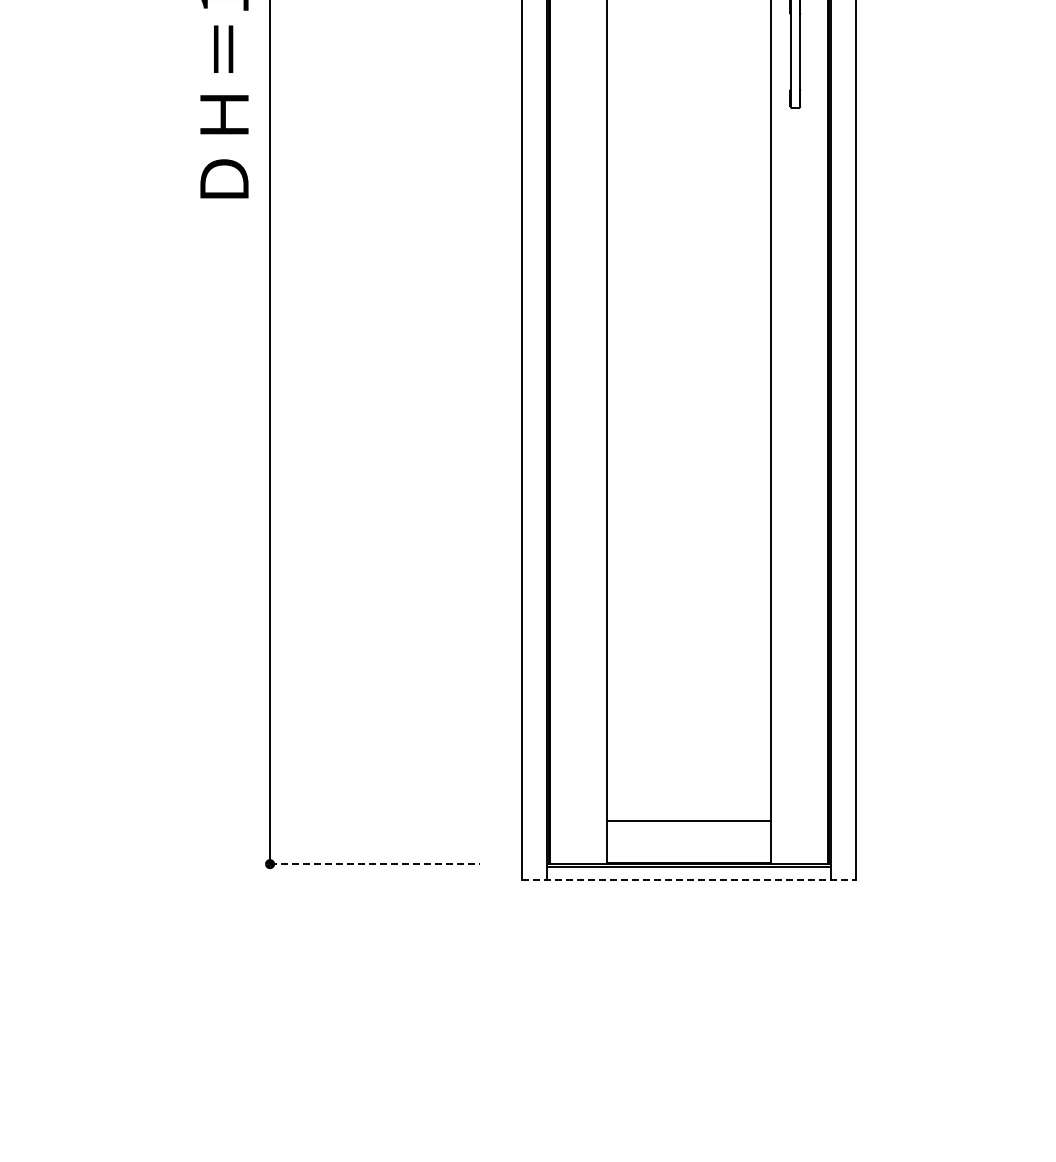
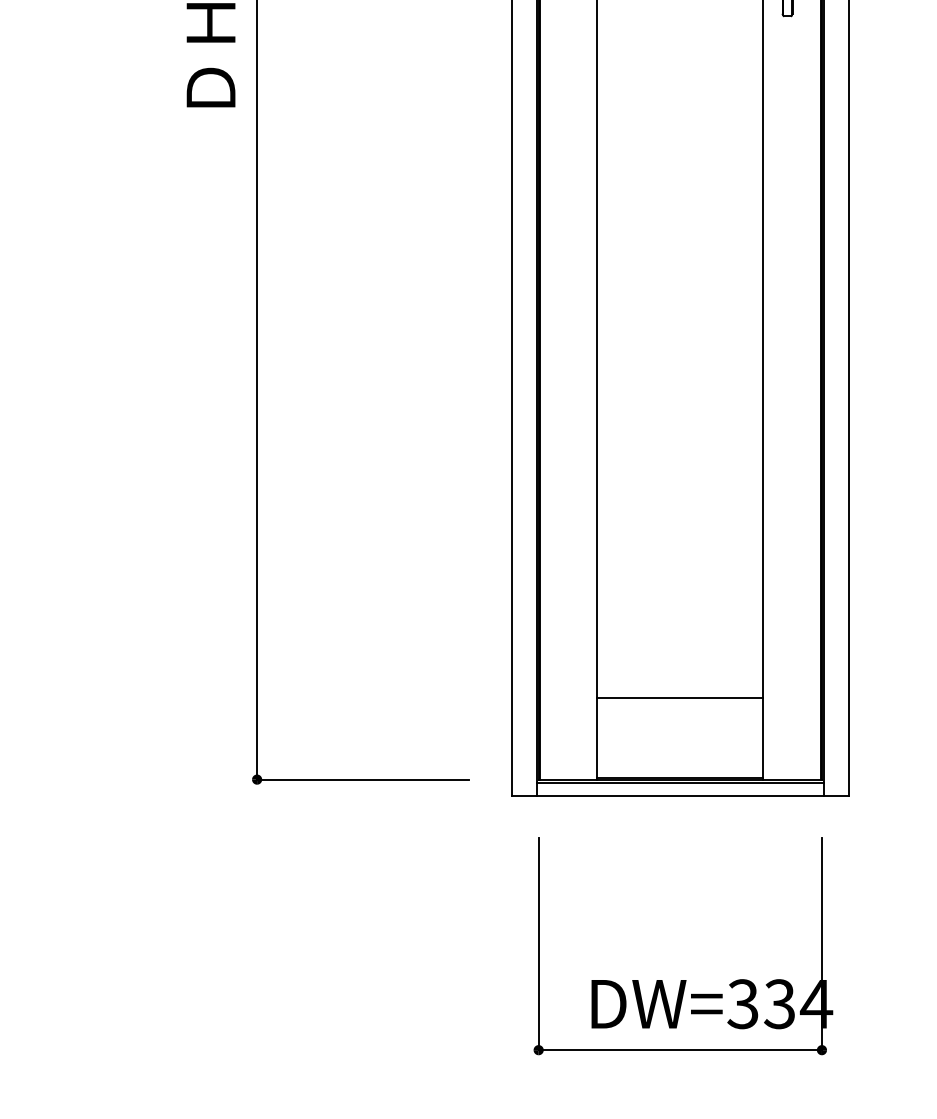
line: (688, 821) -> (679, 698), moved
line: (375, 864) -> (363, 779), dashed -> solid
line: (689, 880) -> (680, 796), dashed -> solid
part: (692, 1062) -> (683, 979), added

